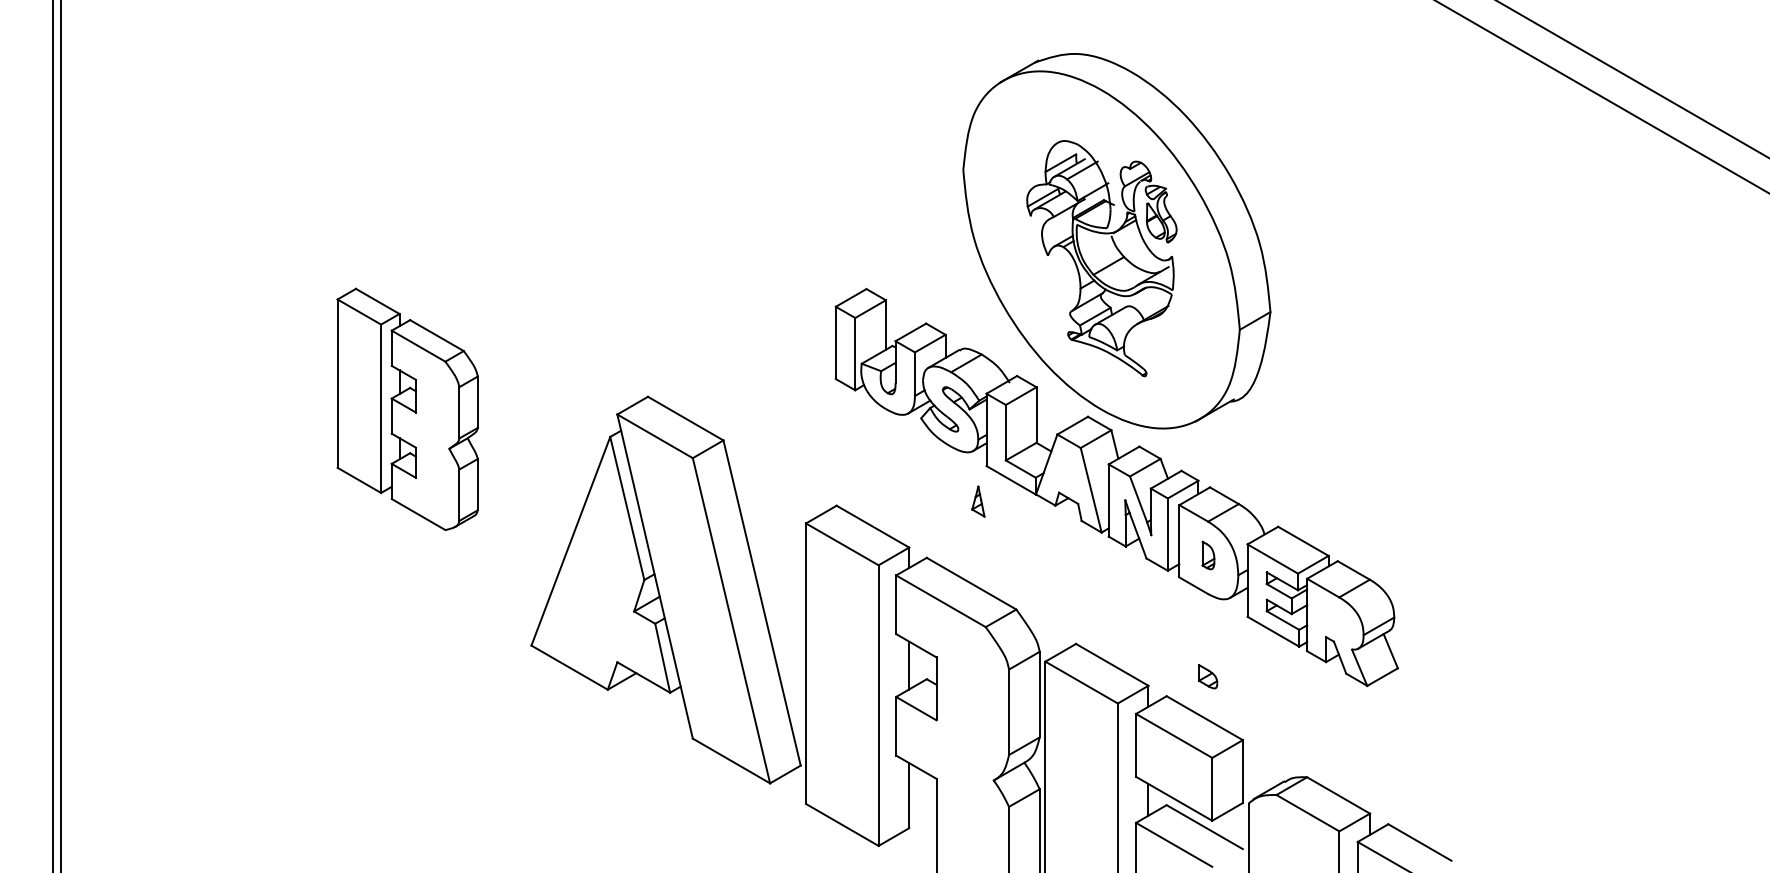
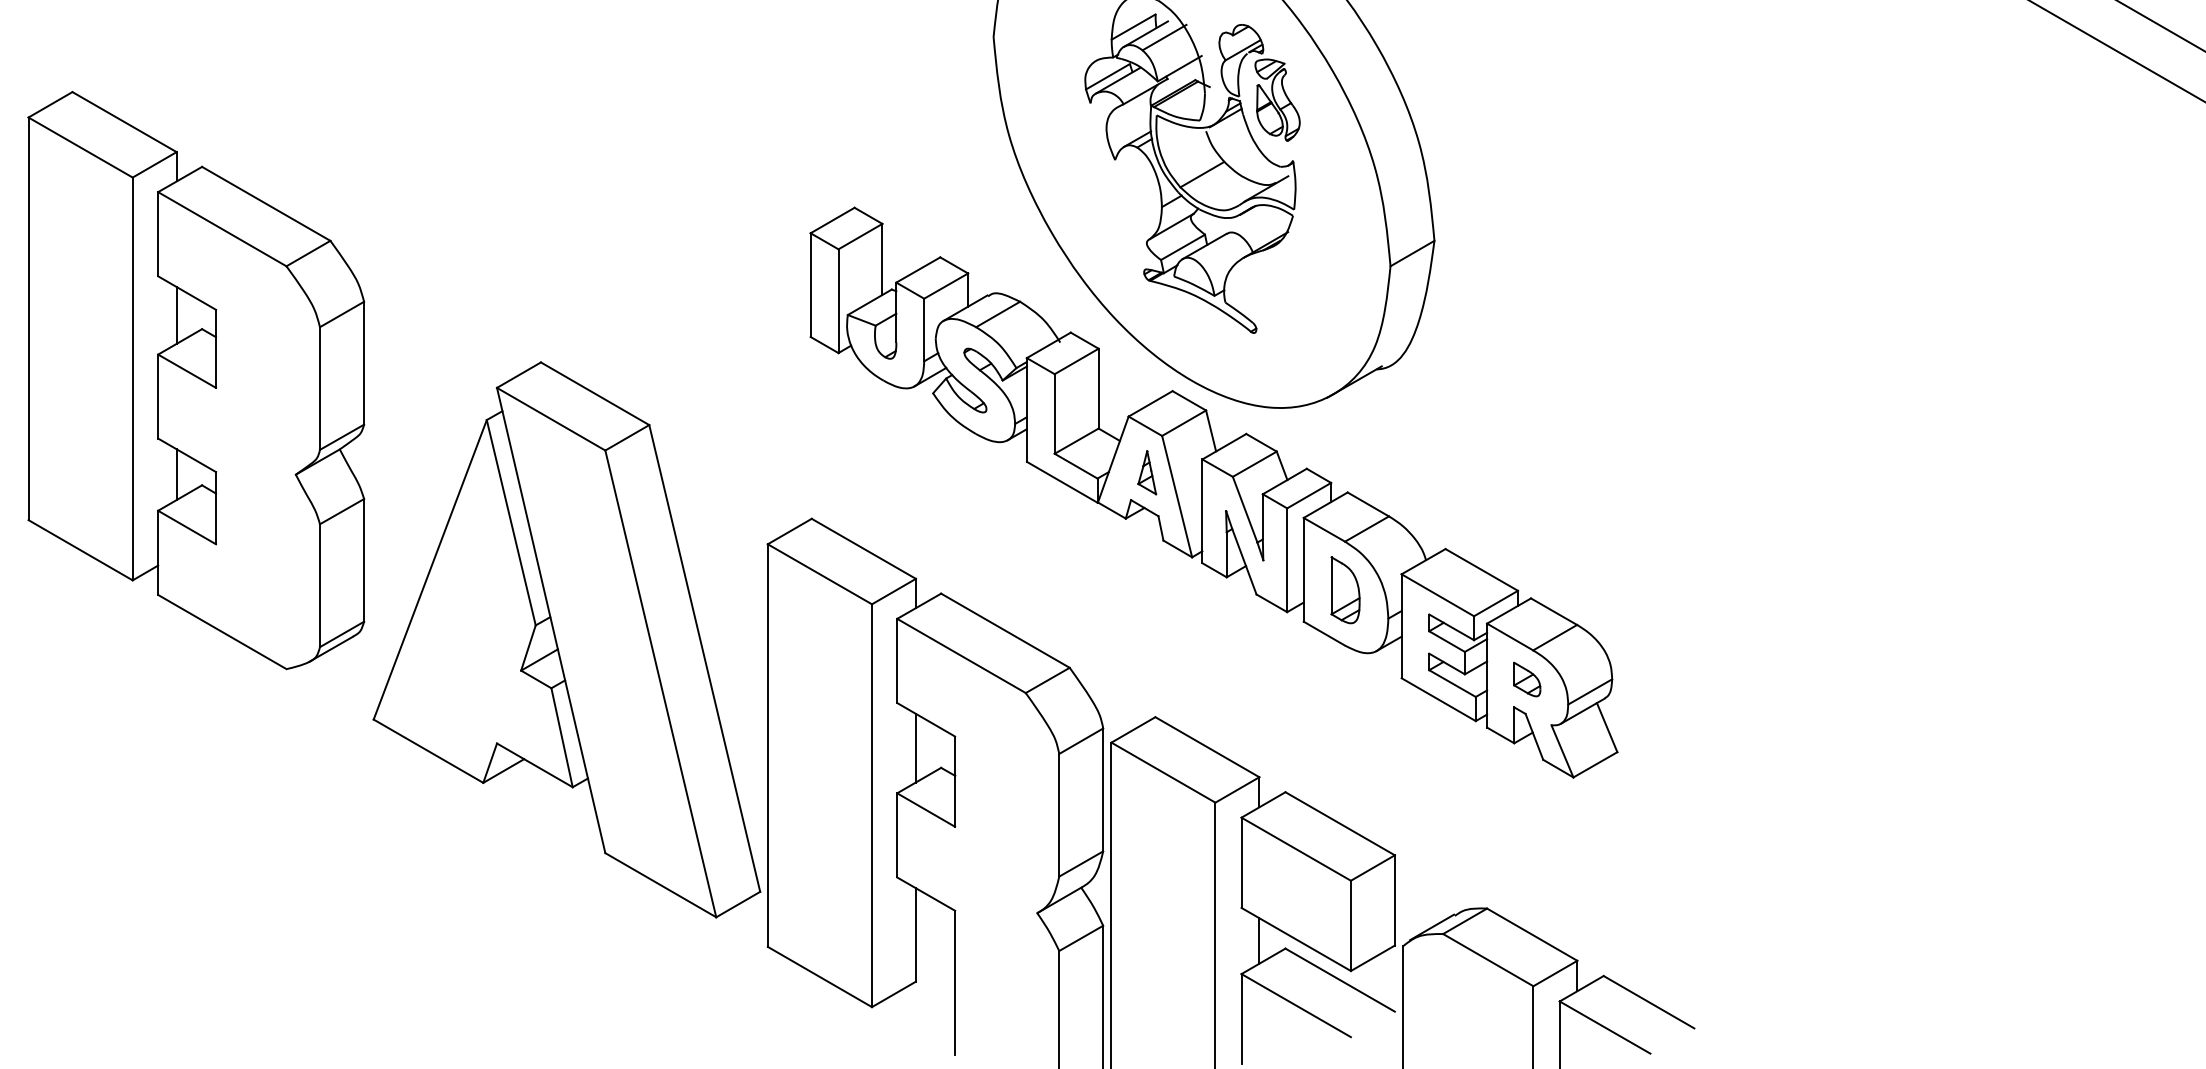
part: (407, 409) -> (195, 380), size x1.67
part: (978, 501) -> (1147, 472), moved
part: (1208, 555) -> (1345, 590), size x1.67
part: (1208, 676) -> (1527, 679), moved

